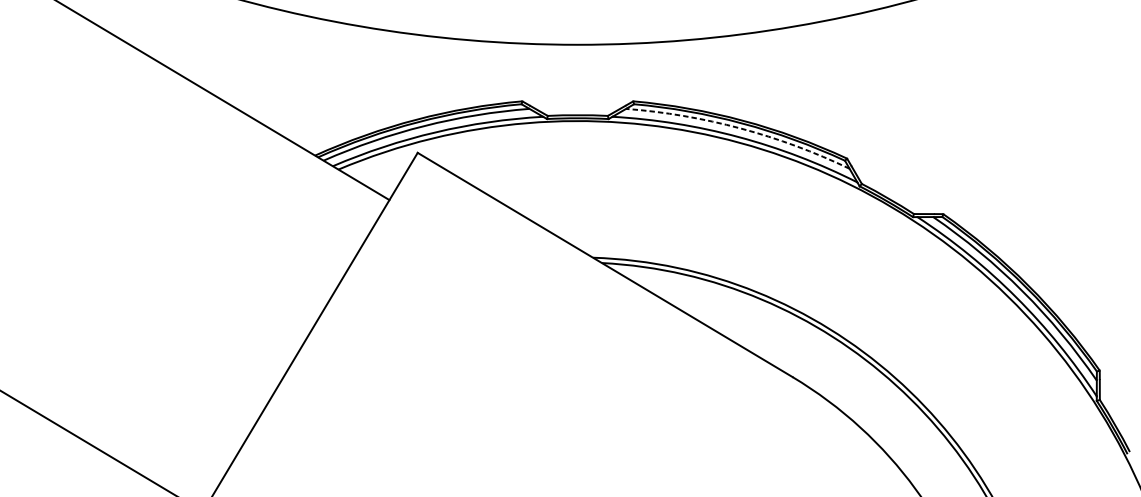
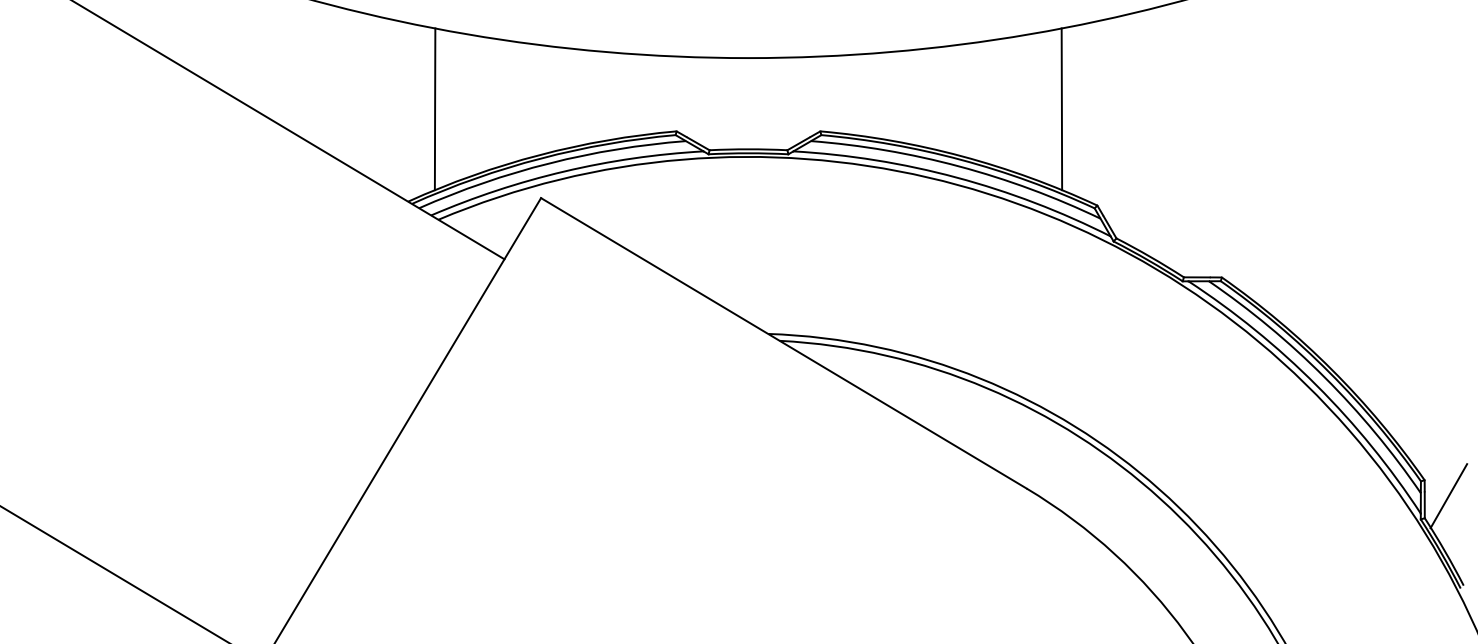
line: (335, 84) -> (434, 109), added
line: (819, 84) -> (1061, 109), added
arc: (740, 128) -> (959, 166), dashed -> solid
line: (1118, 383) -> (1448, 496), added

